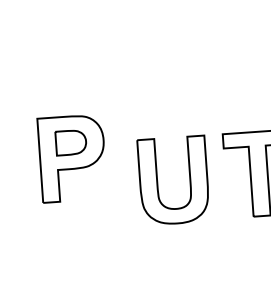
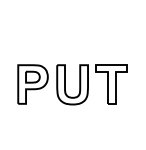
part: (71, 158) -> (32, 84), moved

